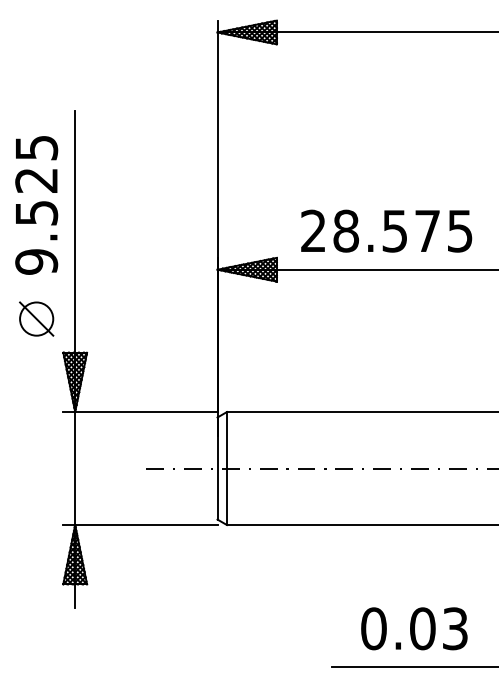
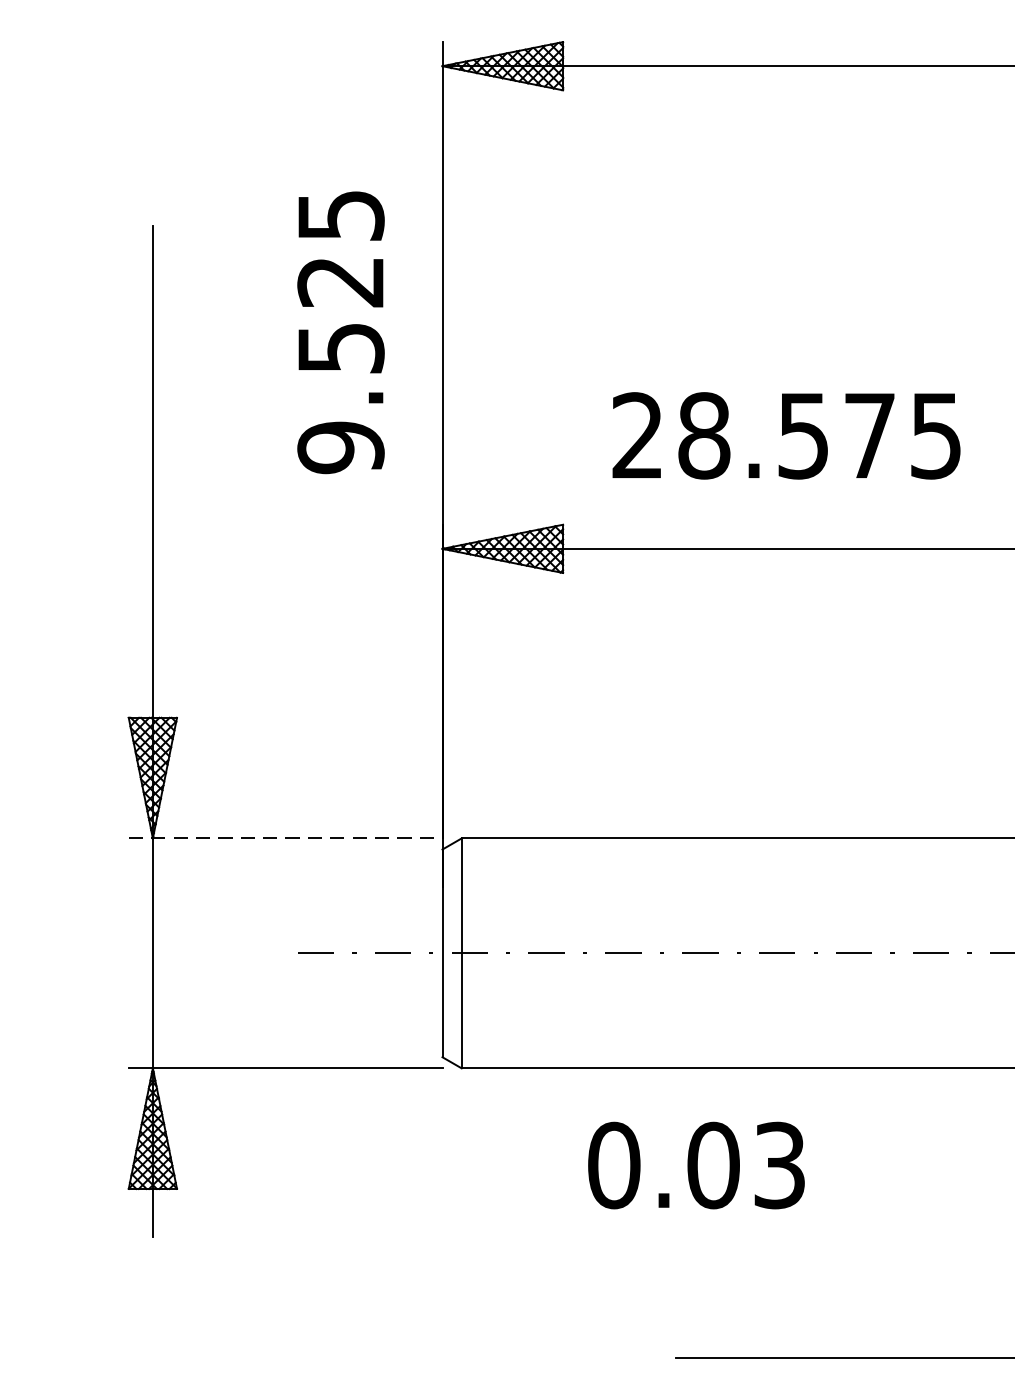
text: (36, 205) -> (340, 332), moved
text: (386, 230) -> (786, 434), moved
part: (36, 318) -> (74, 648), removed
line: (140, 412) -> (285, 839), solid -> dashed
text: (414, 628) -> (696, 1164), moved

